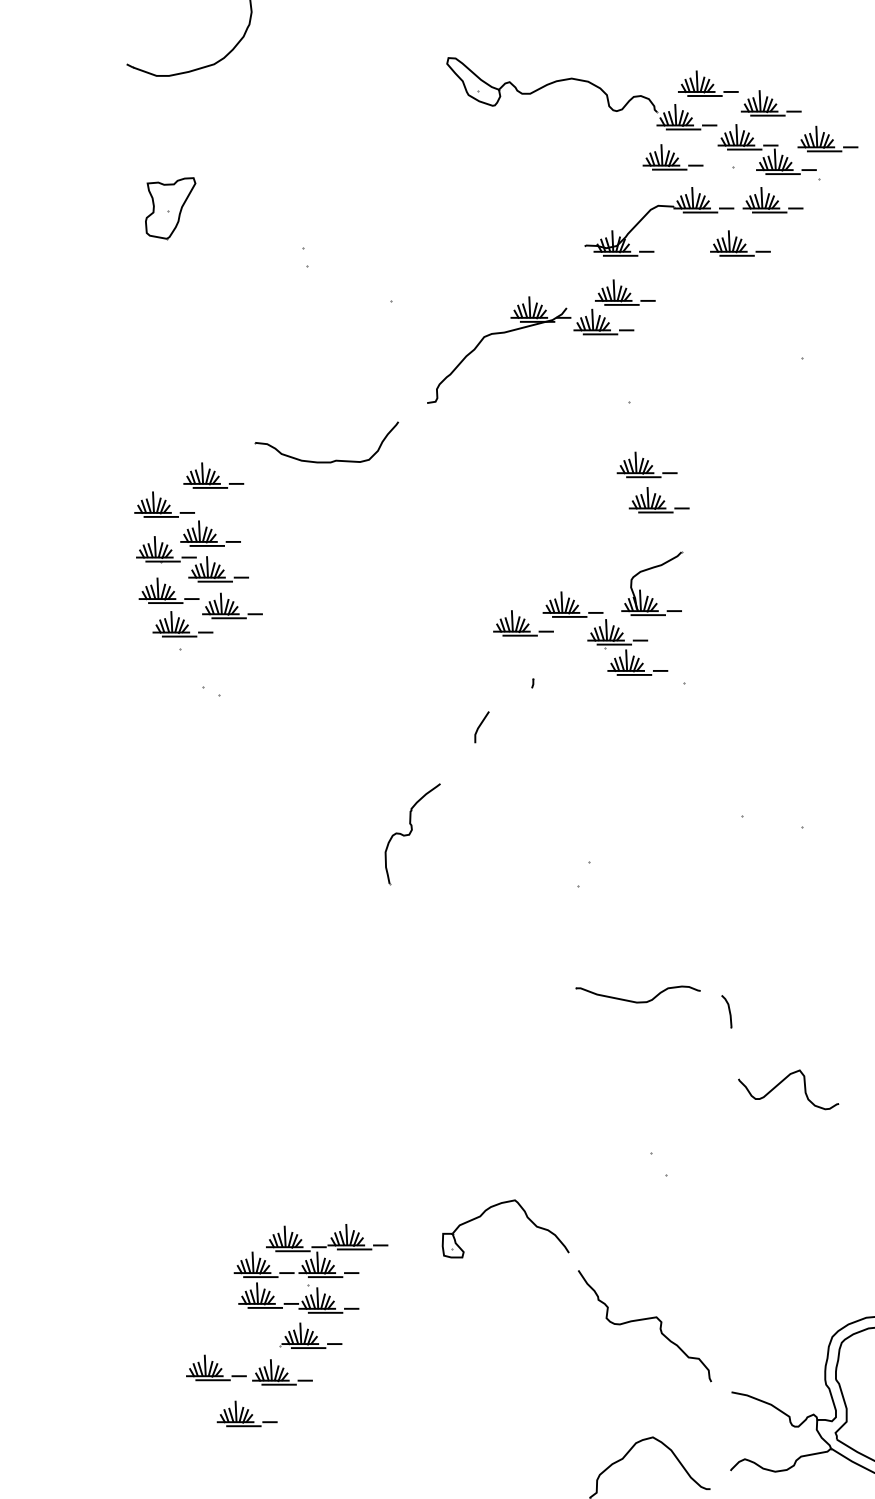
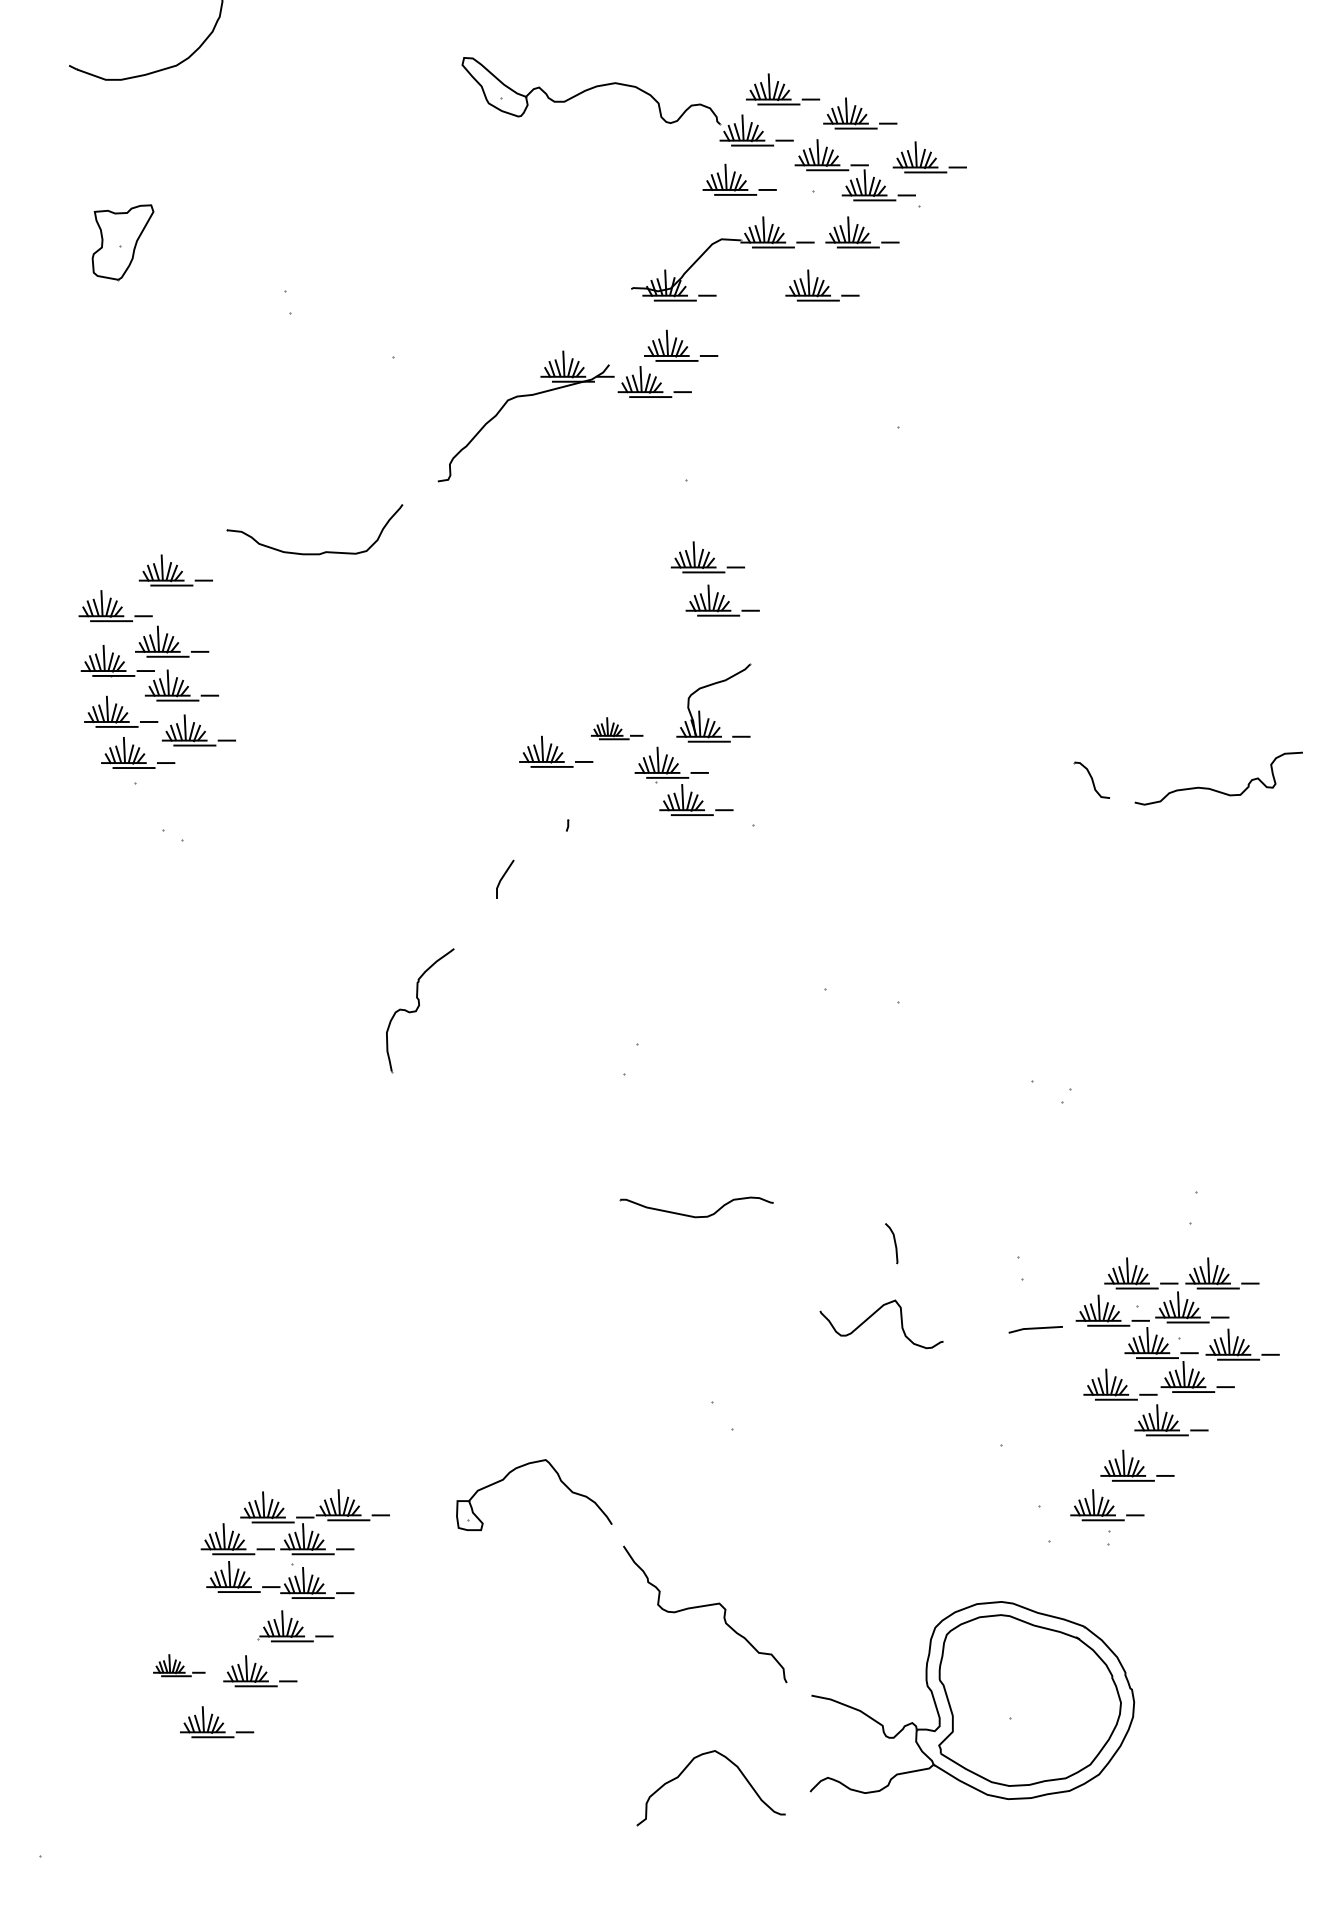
part: (573, 604) -> (617, 728), size x0.7
curve: (729, 1011) -> (894, 1243), moved
part: (216, 1367) -> (179, 1665), size x0.7

